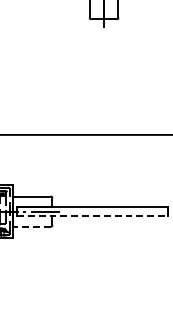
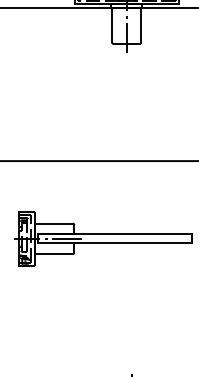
line: (92, 216) -> (114, 243), dashed -> solid
line: (31, 227) -> (53, 254), dashed -> solid

